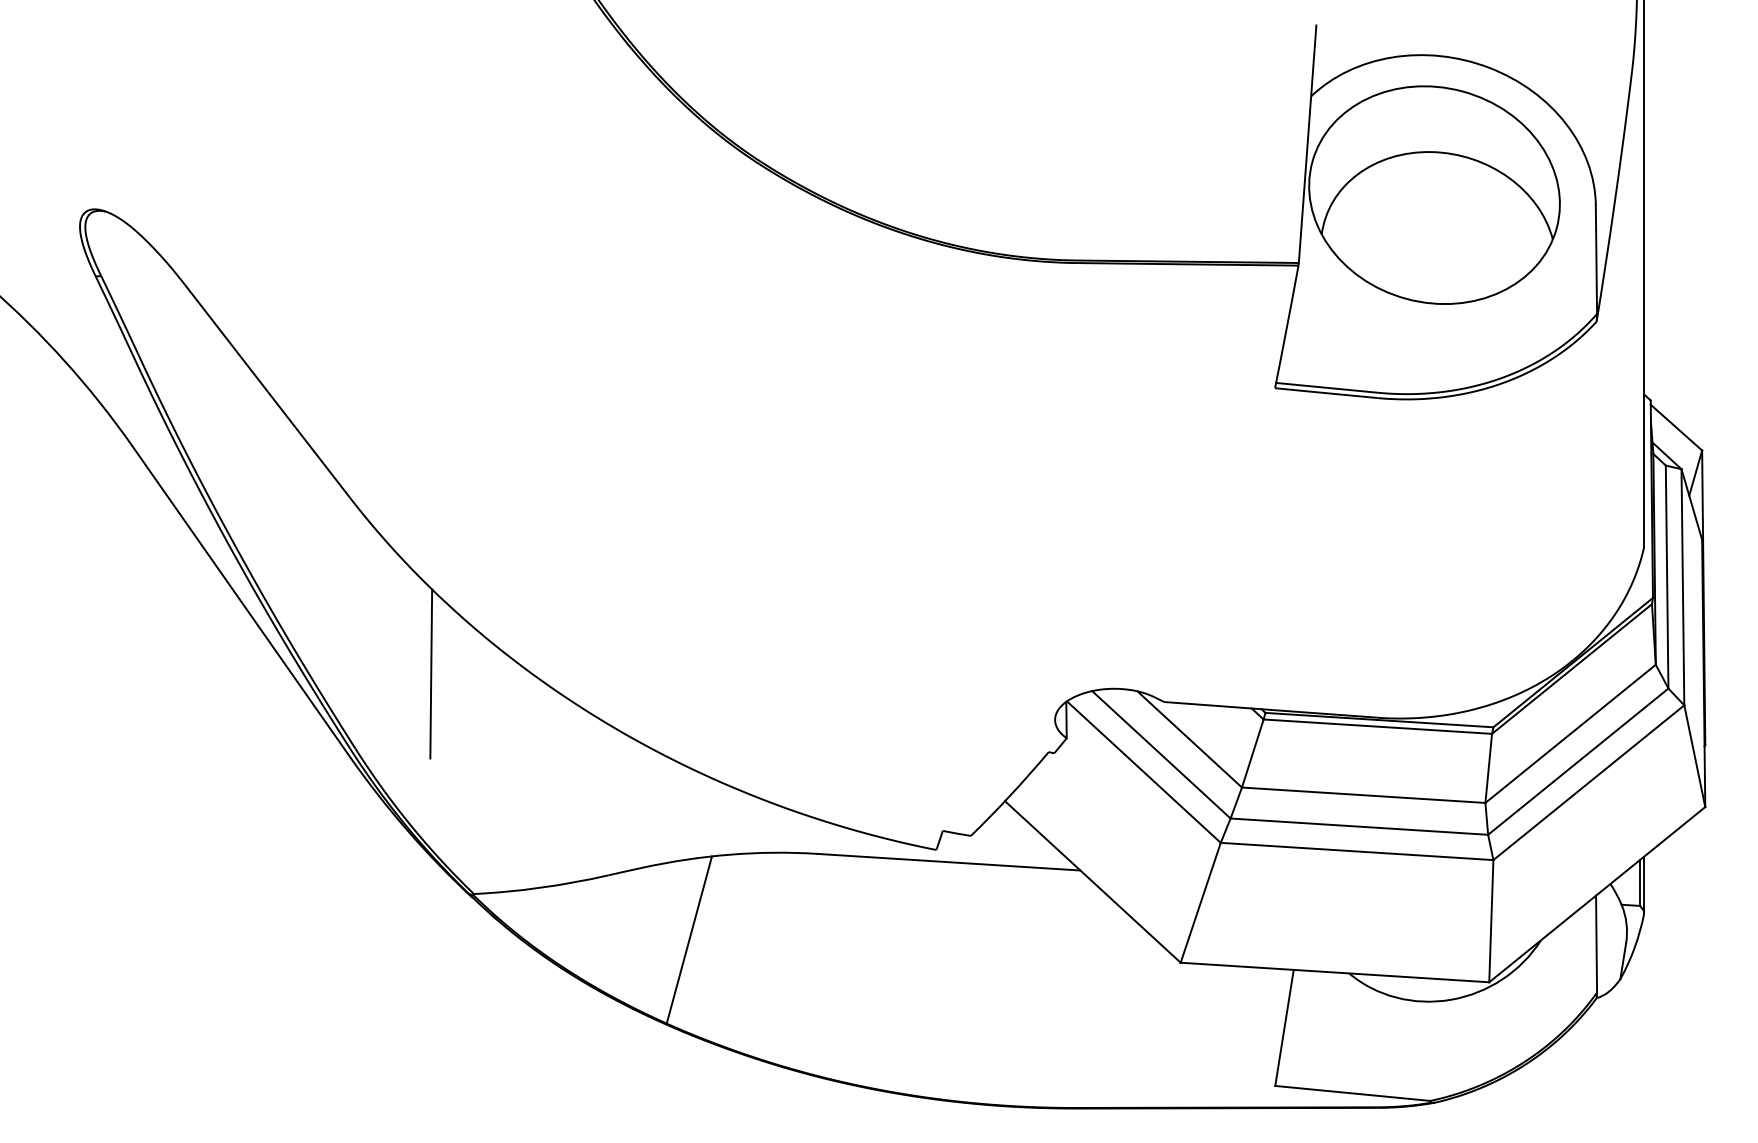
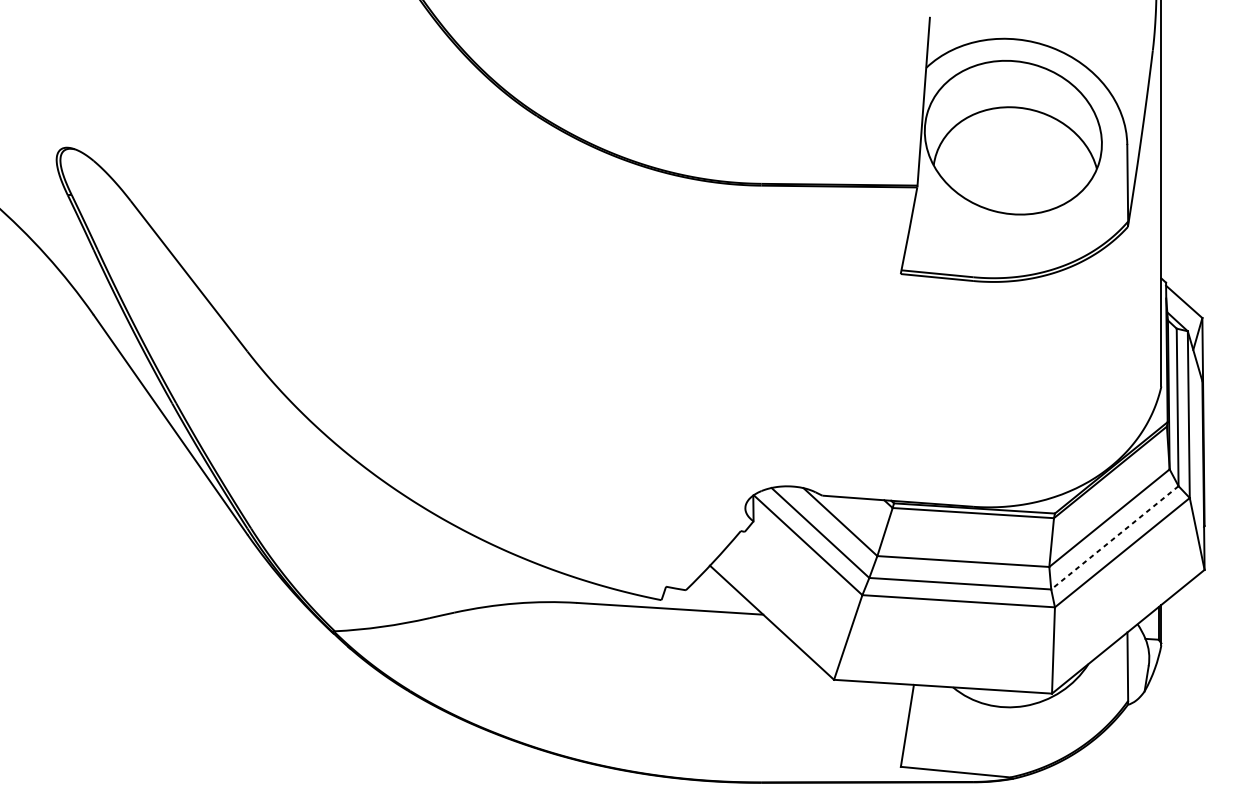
line: (431, 673) -> (304, 475), removed
line: (1577, 762) -> (1114, 538), solid -> dashed
line: (689, 939) -> (487, 663), removed

